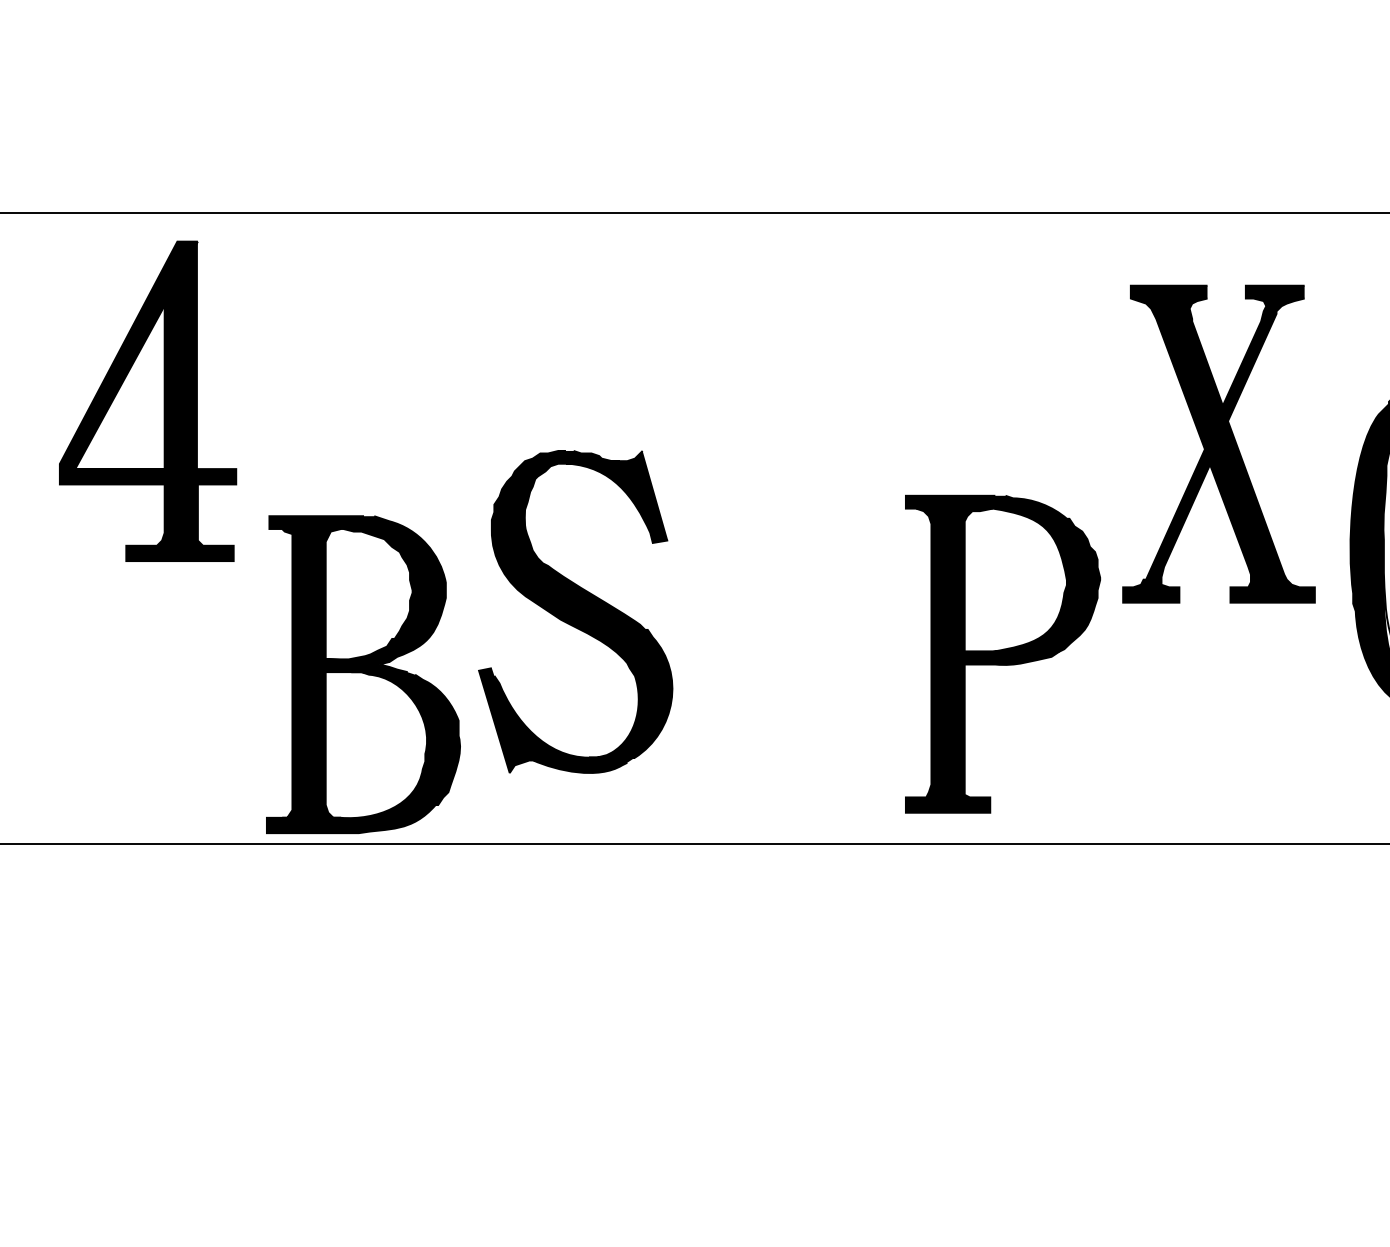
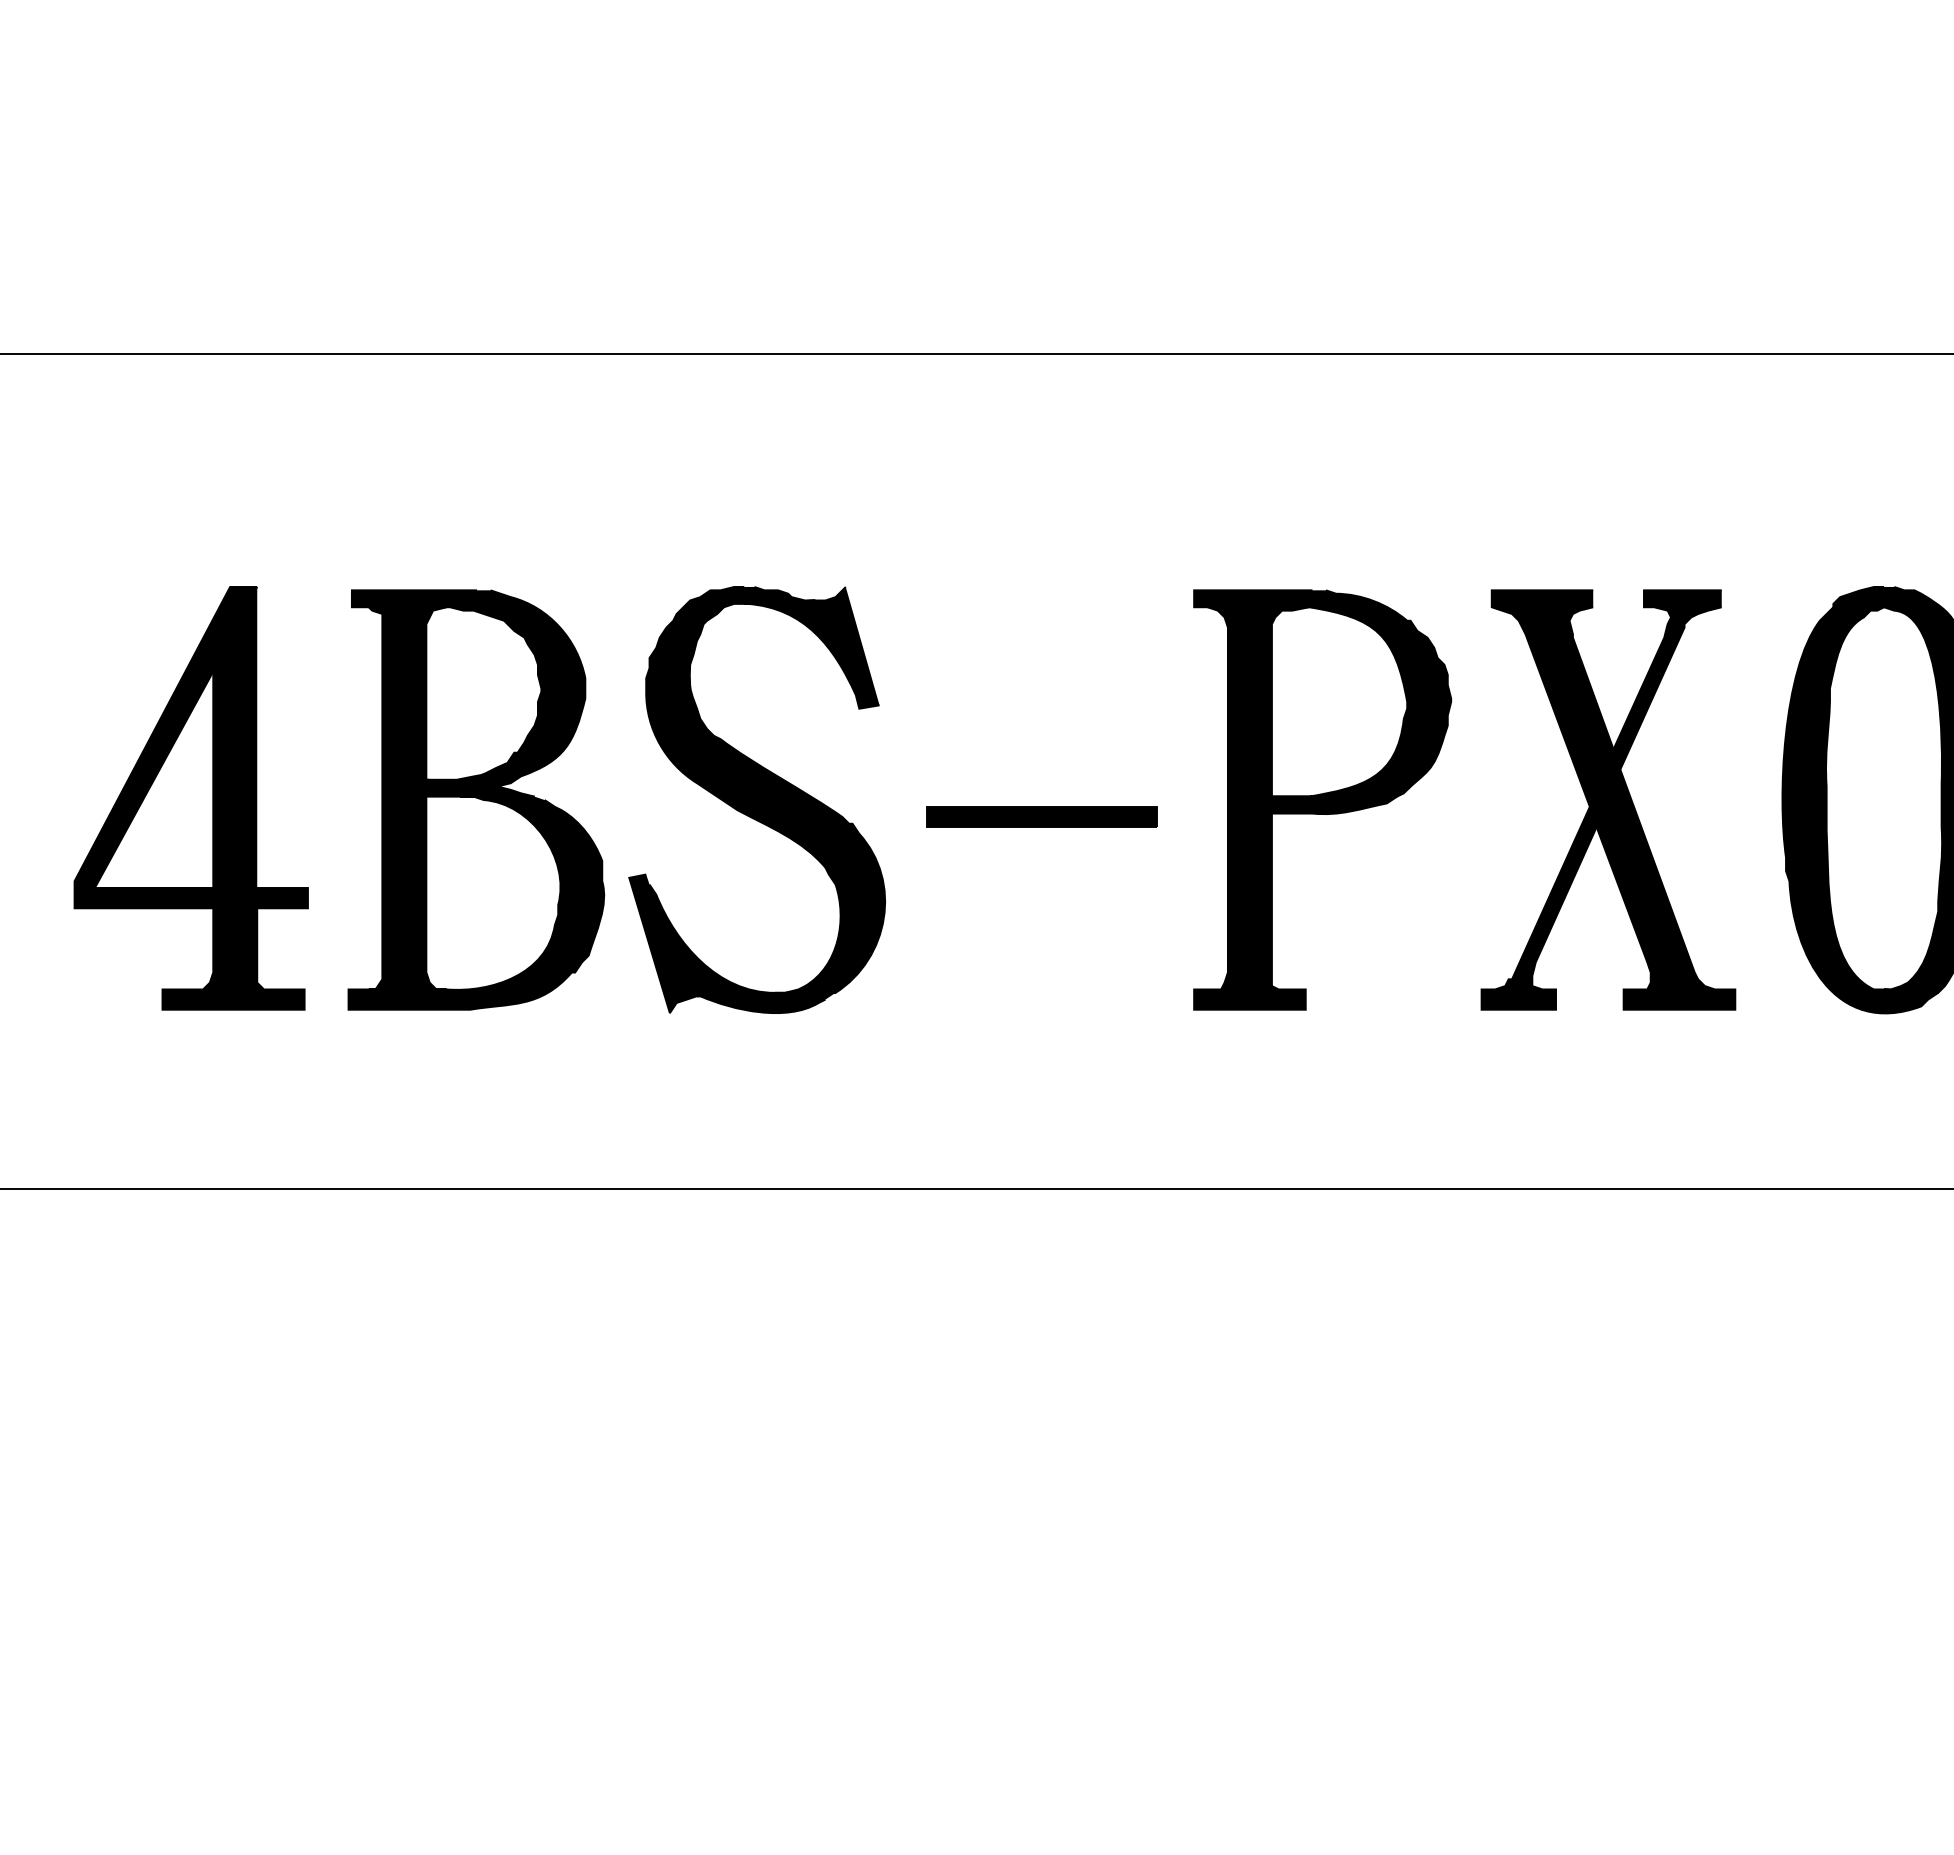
part: (147, 401) -> (190, 798), moved
part: (1219, 443) -> (1608, 799), moved
part: (790, 562) -> (1041, 816), added
part: (575, 611) -> (757, 799), moved
part: (1002, 653) -> (1322, 799), moved
part: (363, 674) -> (476, 799), moved

